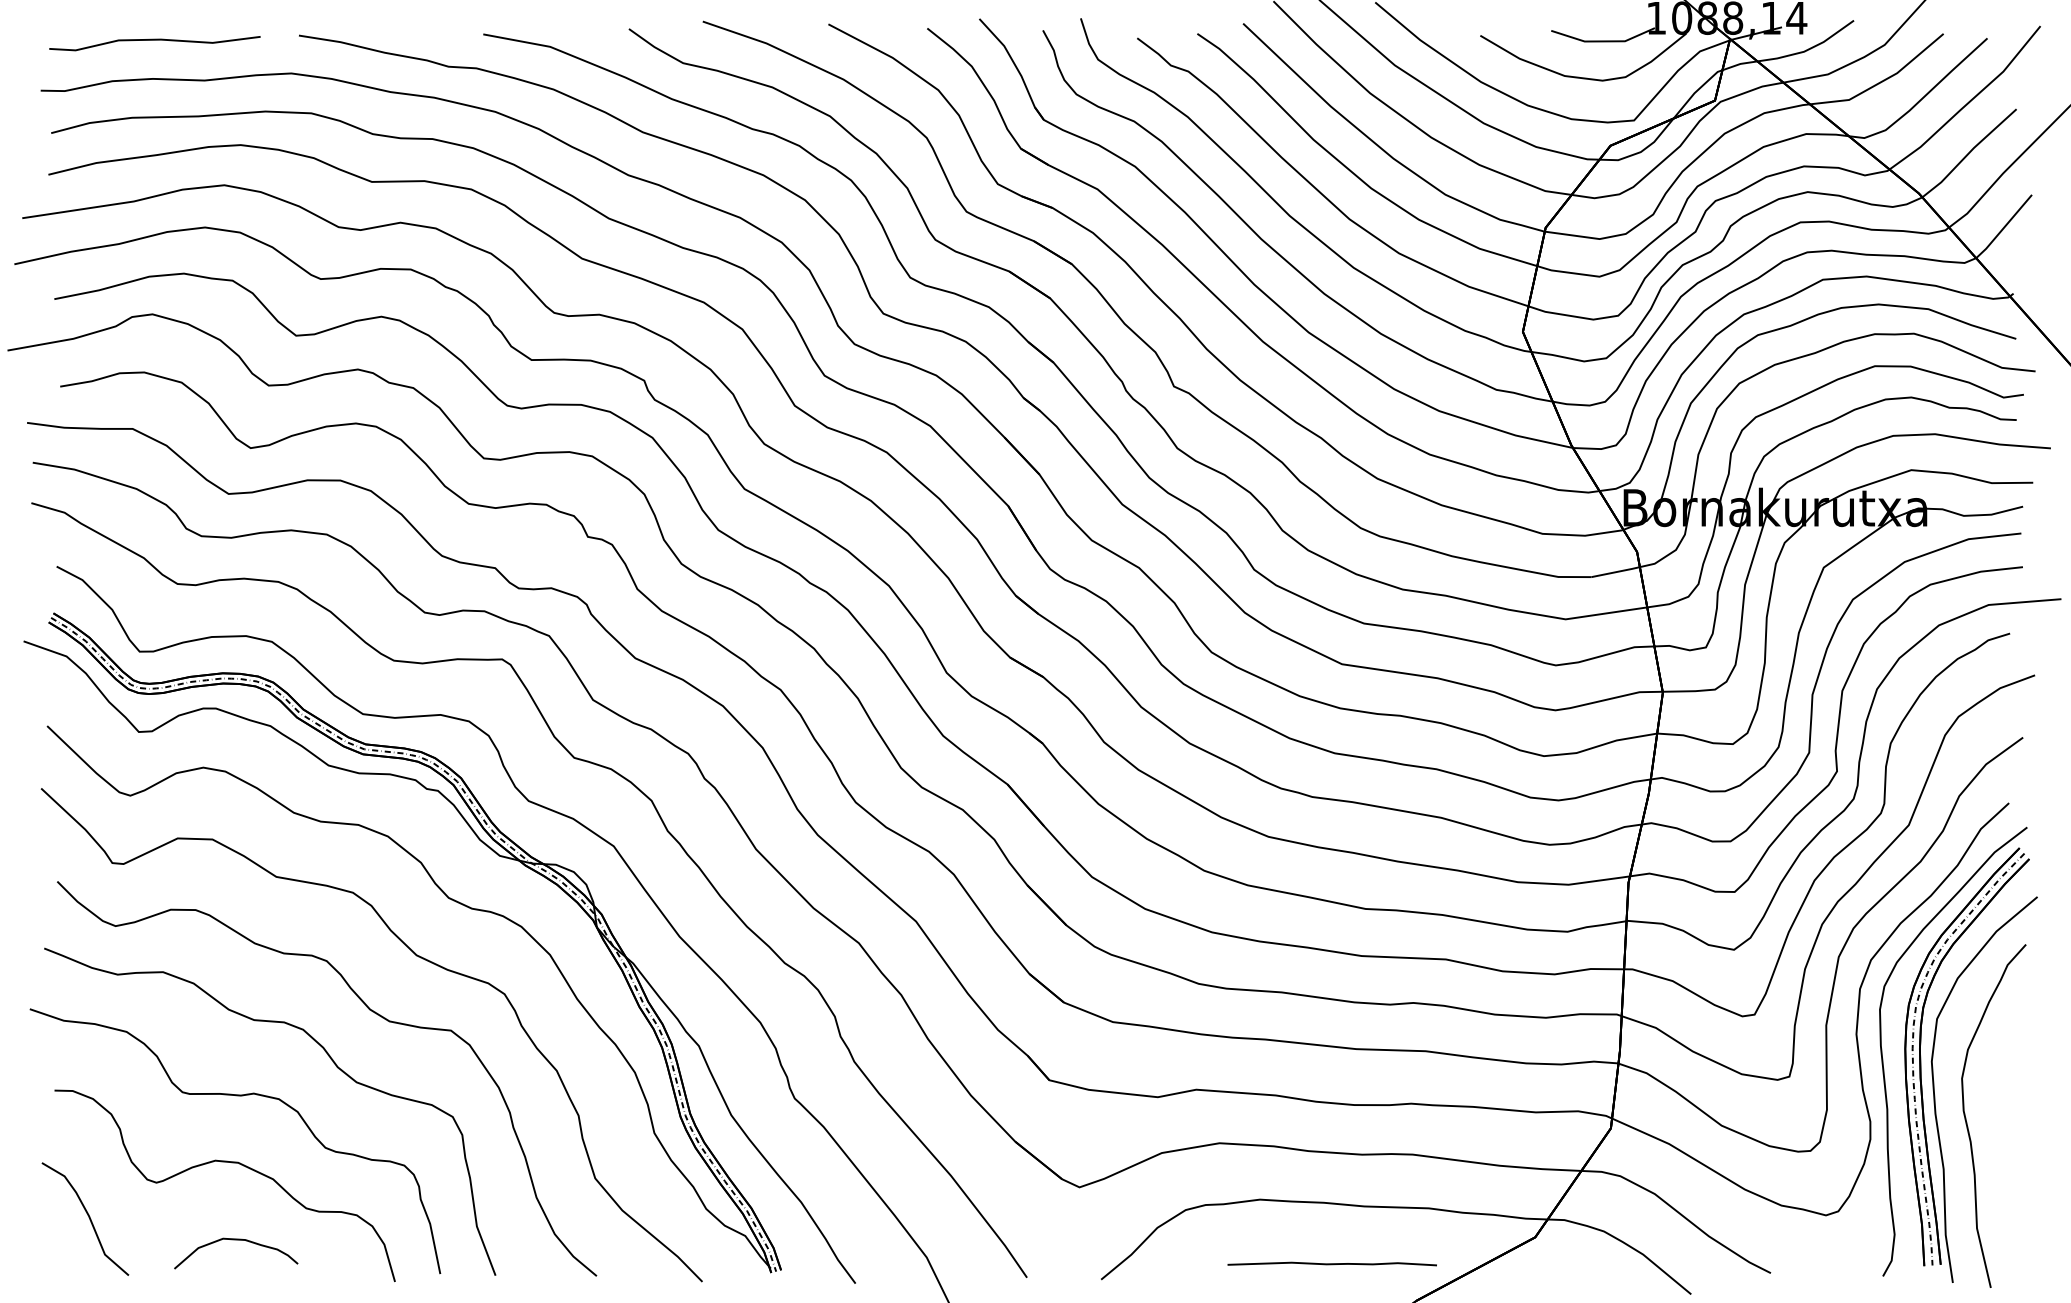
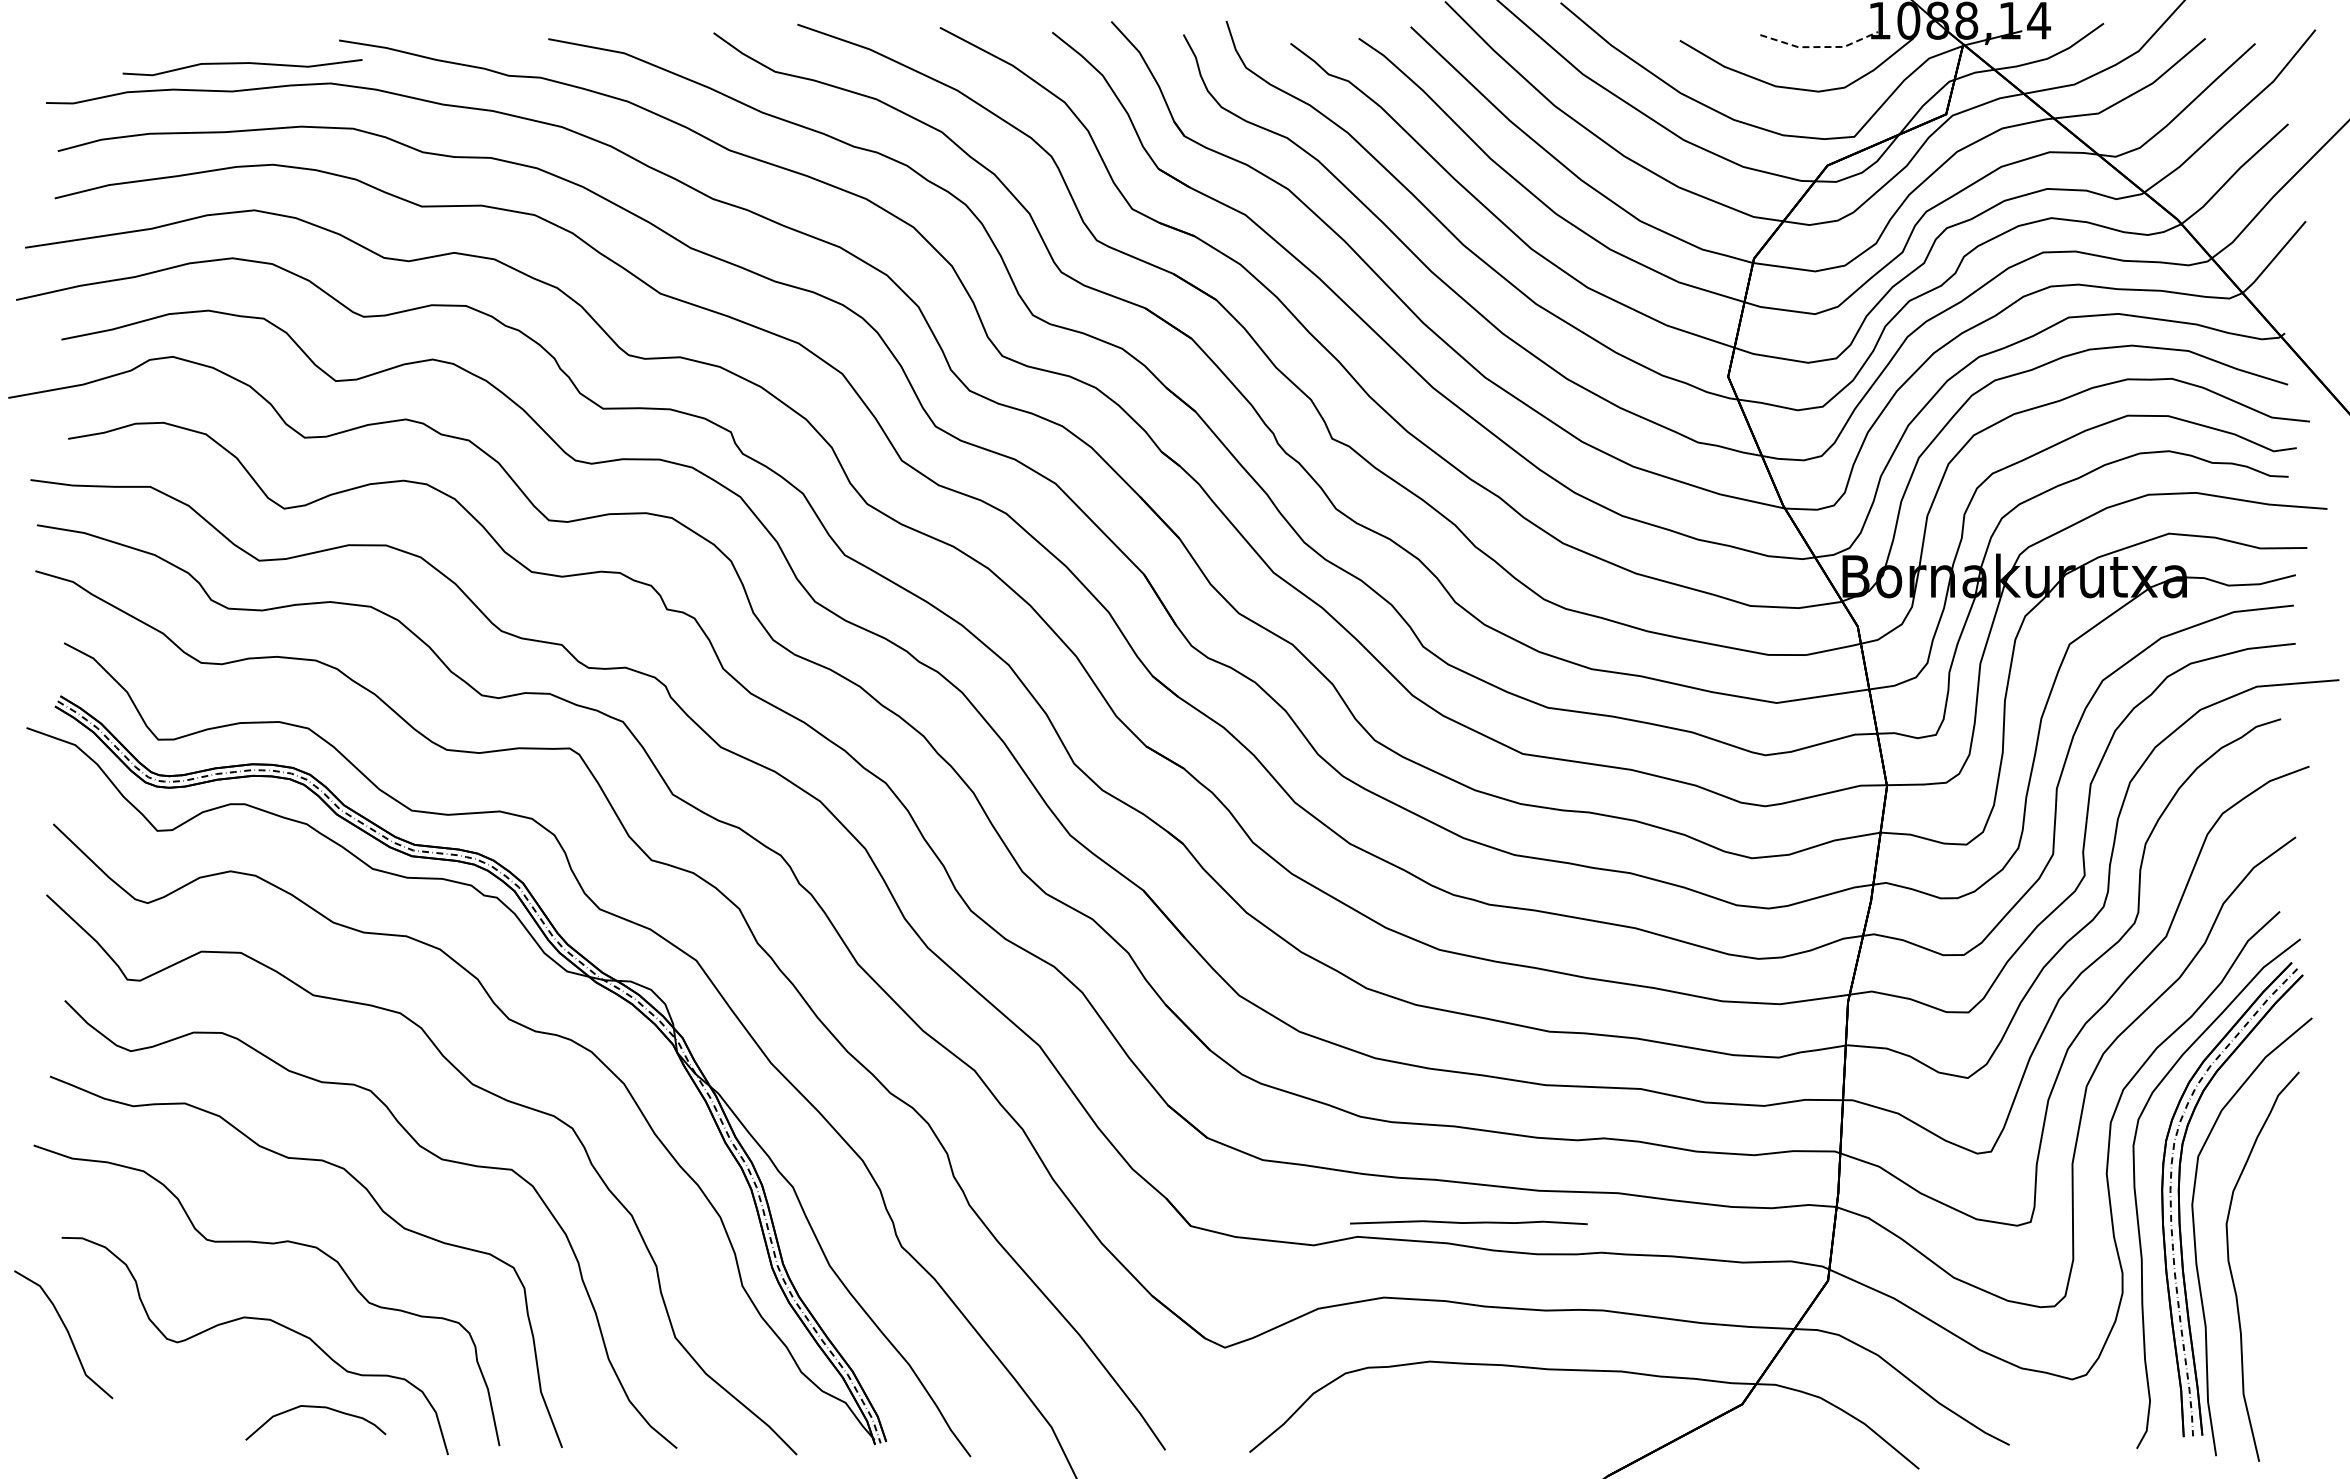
curve: (154, 40) -> (242, 64), moved
line: (1604, 41) -> (1820, 47), solid -> dashed
curve: (88, 1218) -> (67, 1333), moved
curve: (235, 1240) -> (315, 1407), moved
curve: (1331, 1263) -> (1468, 1222), moved

